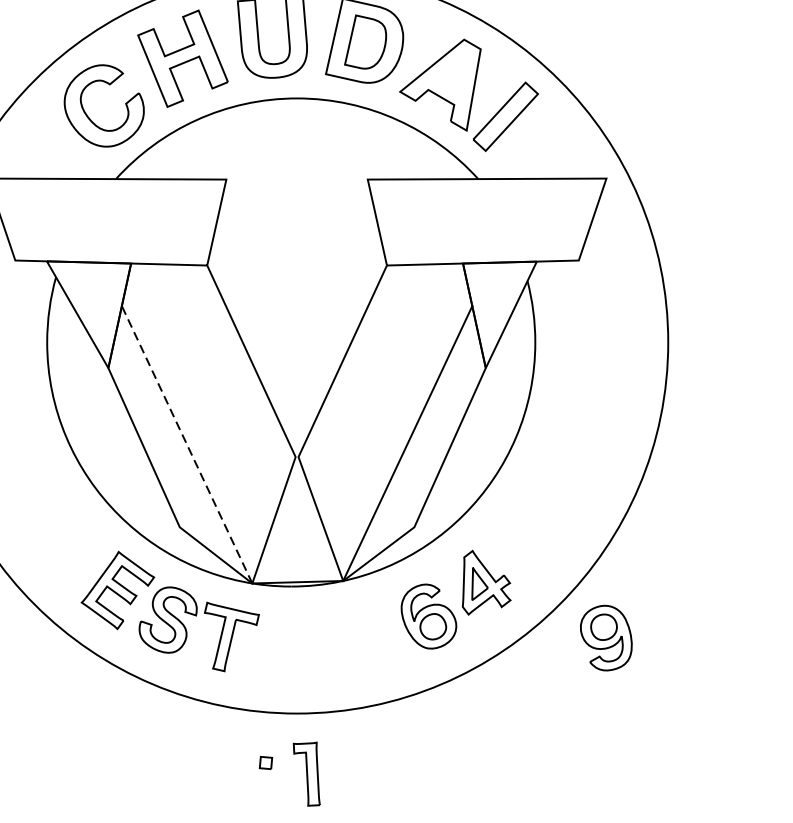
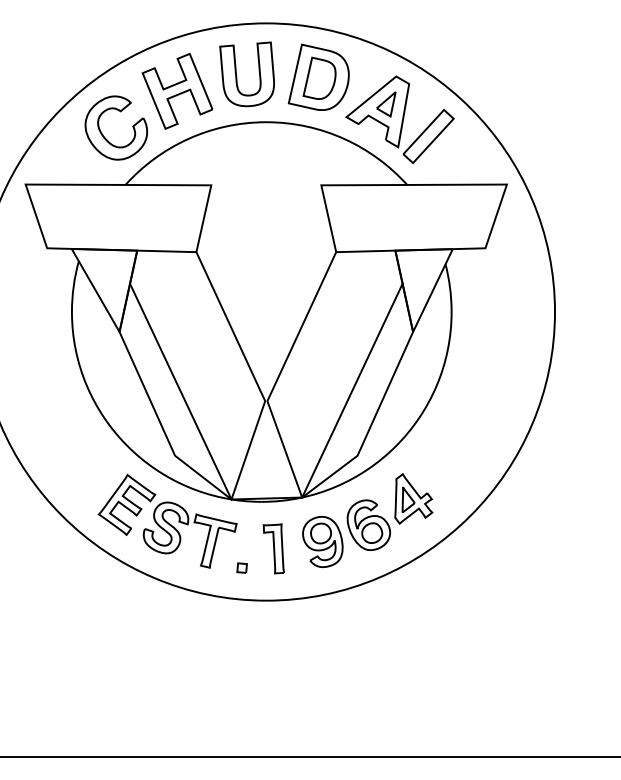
part: (451, 75) -> (386, 104), added
line: (186, 444) -> (180, 391), dashed -> solid
part: (605, 637) -> (322, 541), moved
part: (265, 762) -> (241, 567), moved
part: (306, 773) -> (273, 548), moved

